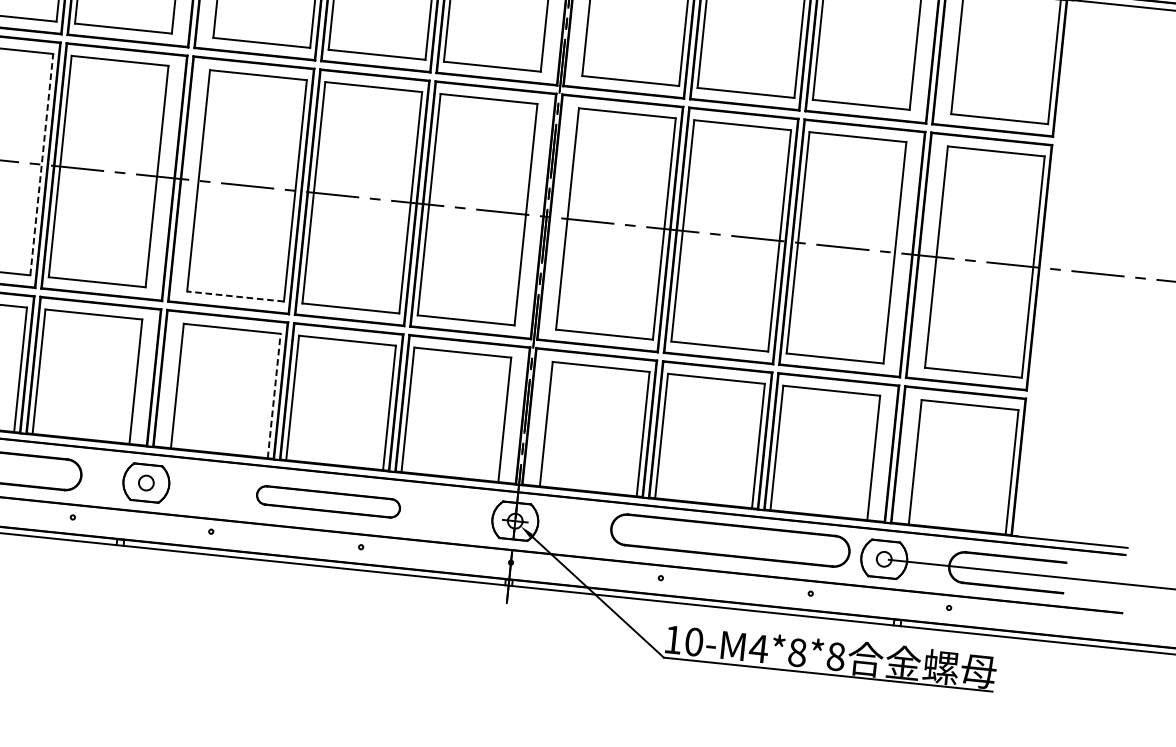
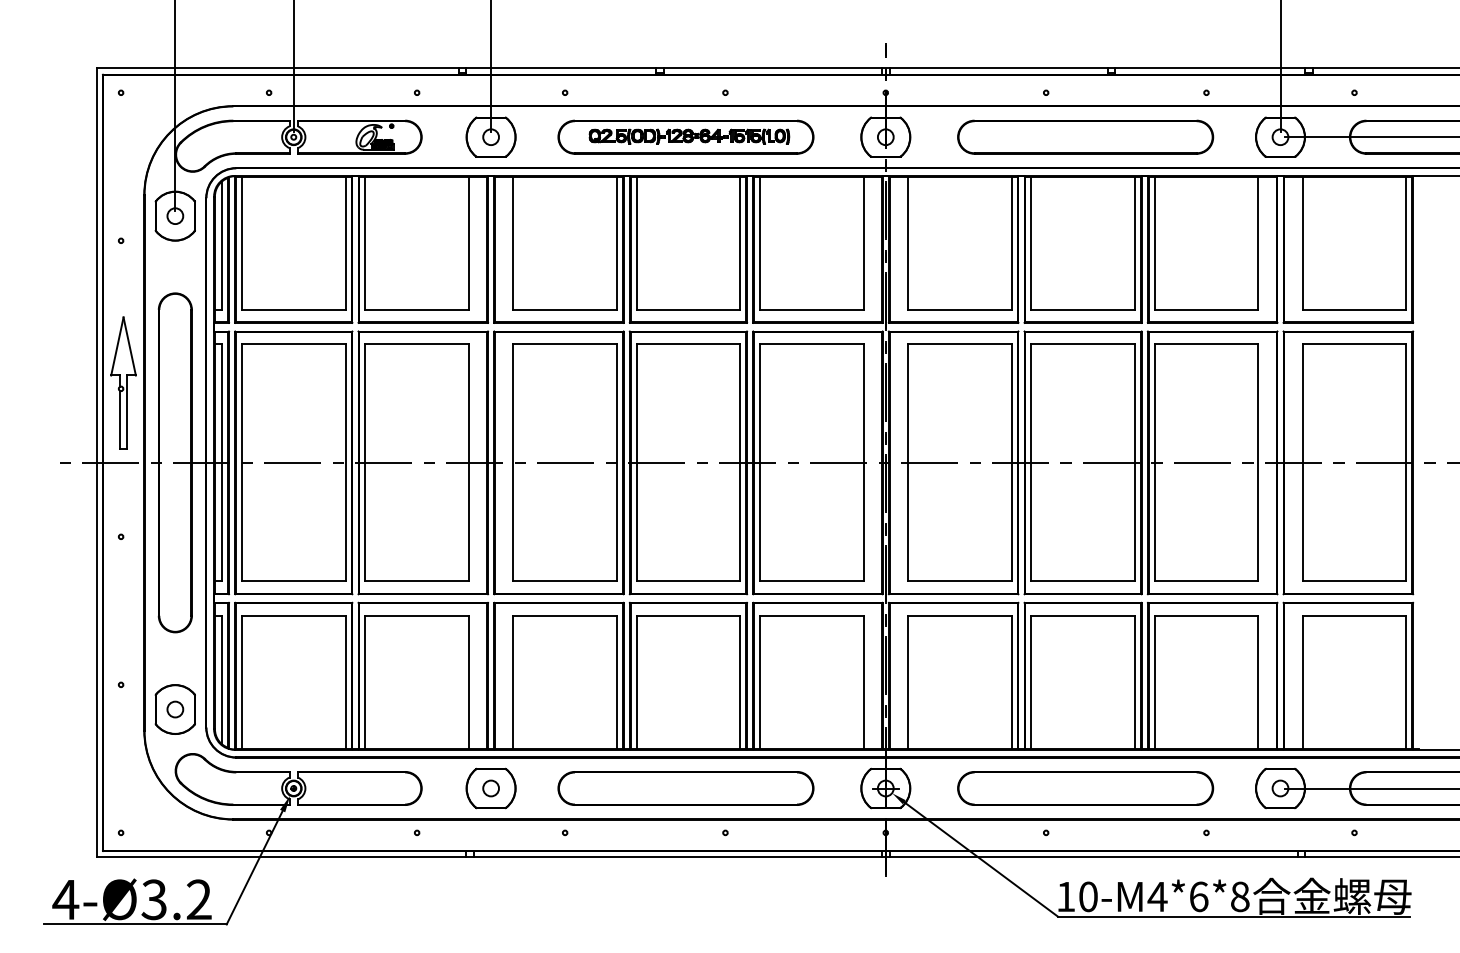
line: (41, 164) -> (345, 462), dashed -> solid
line: (235, 296) -> (565, 581), dashed -> solid
line: (273, 396) -> (616, 682), dashed -> solid
part: (328, 501) -> (685, 788), size x1.67
part: (730, 540) -> (1085, 788), moved
text: (797, 652) -> (1198, 896), 10-M4*8*8 -> 10-M4*6*8

